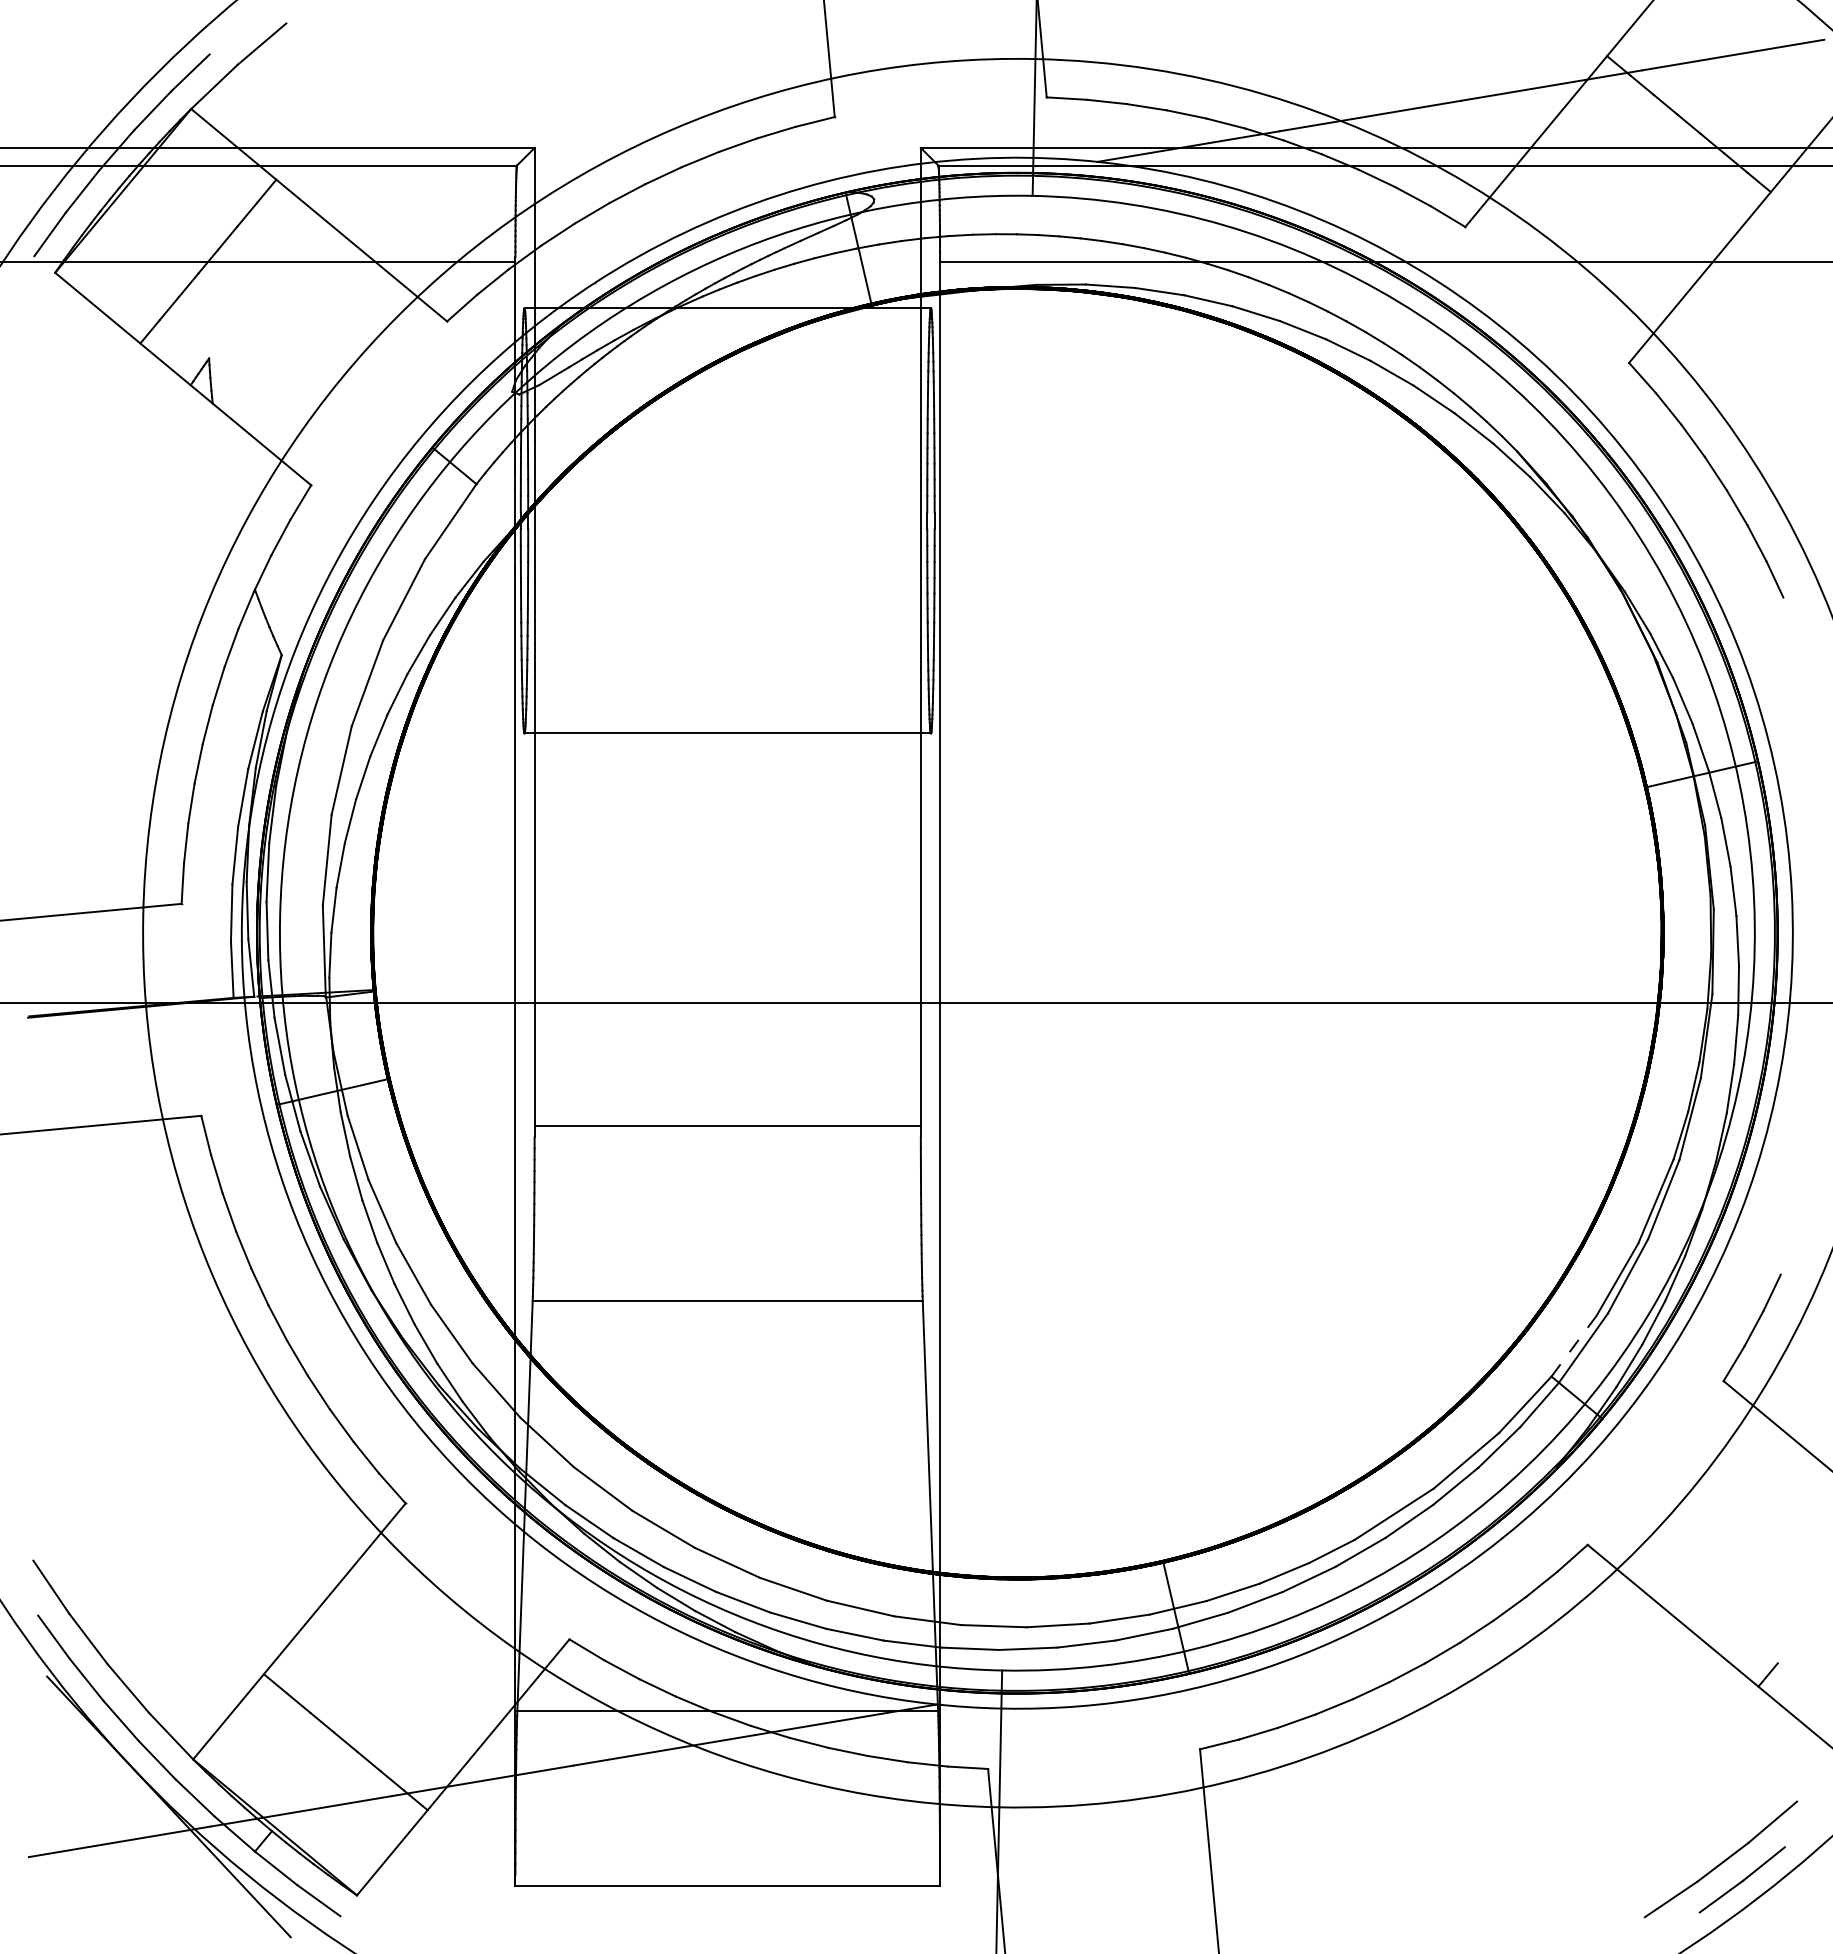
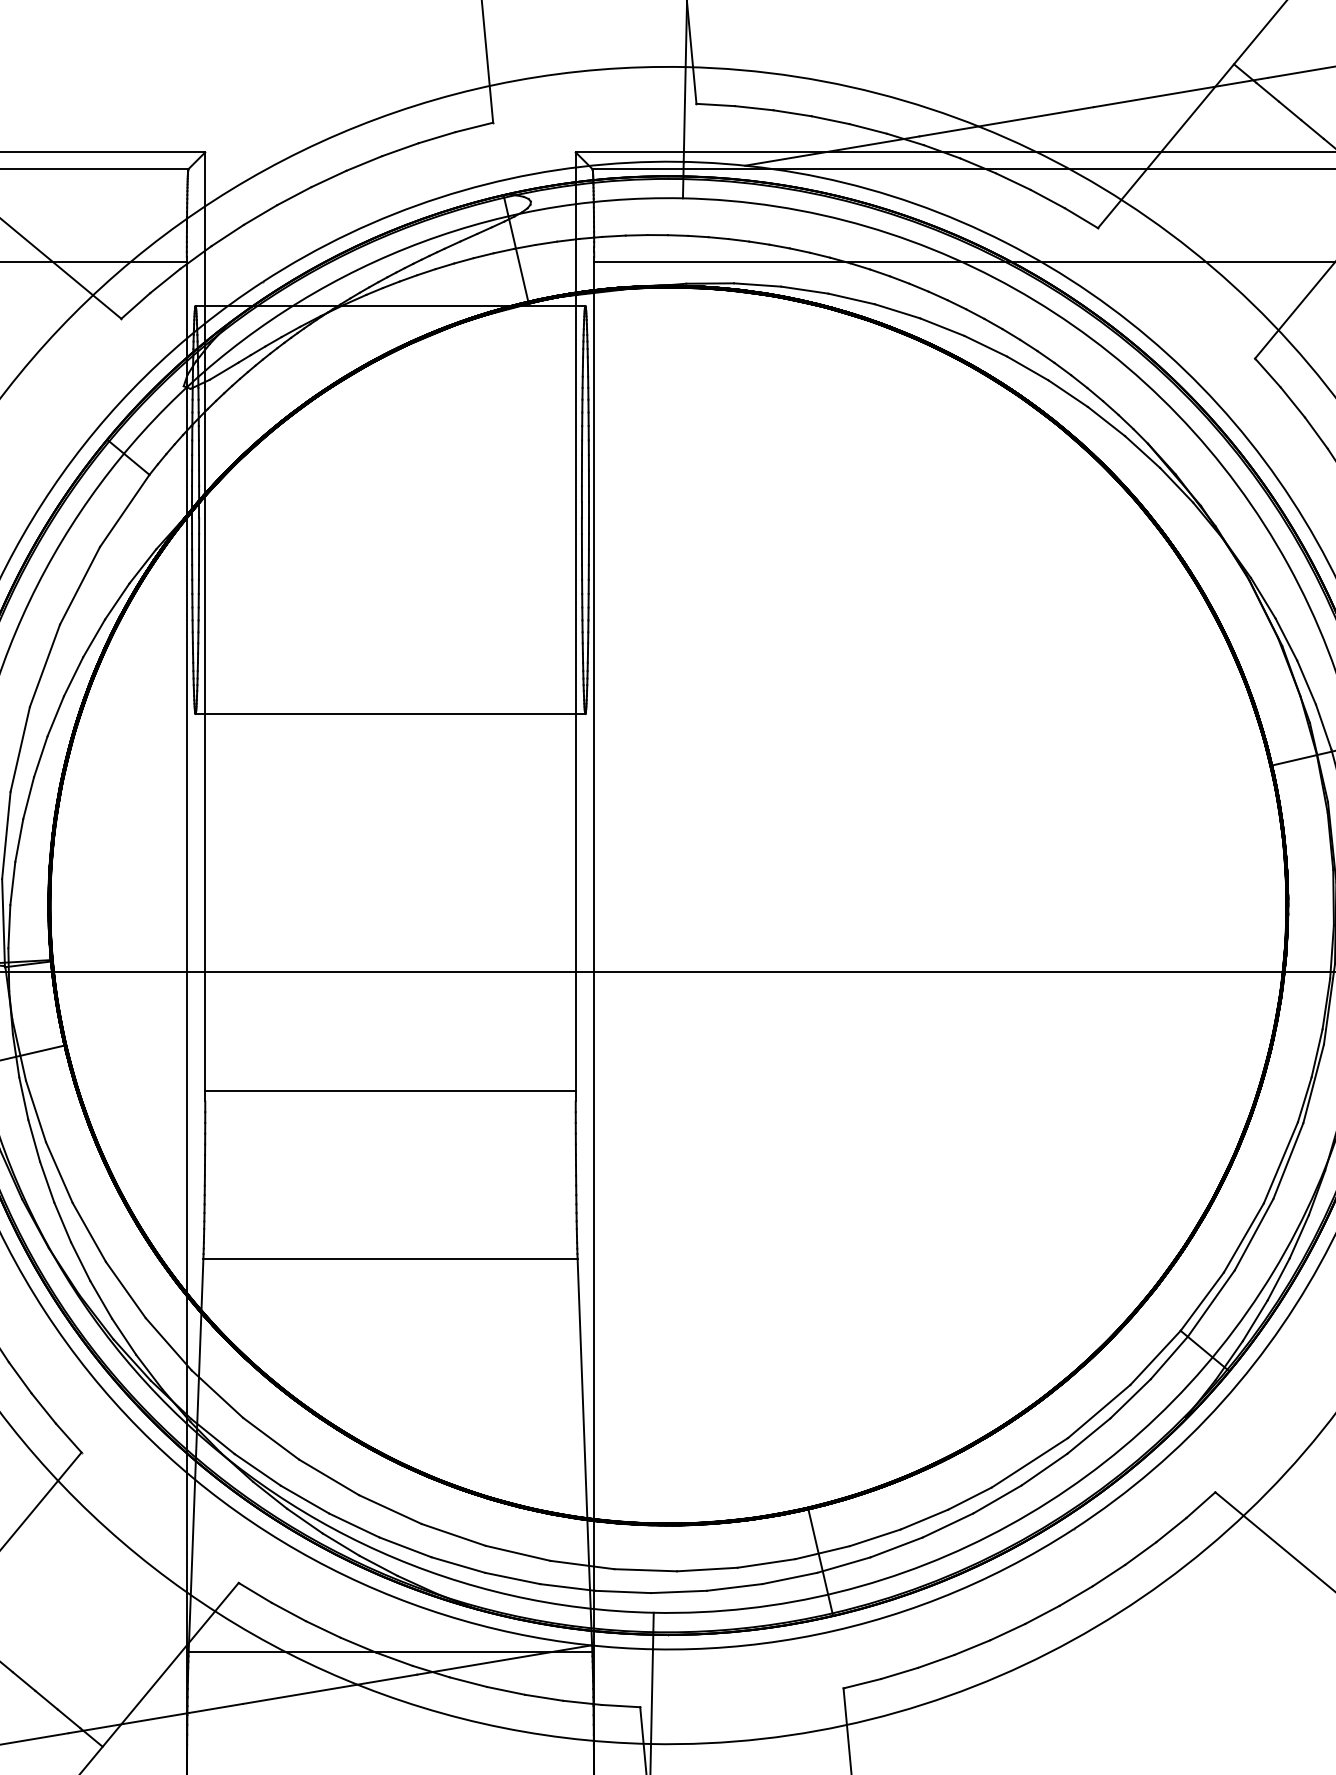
line: (1574, 1346) -> (1202, 1301), dashed -> solid

